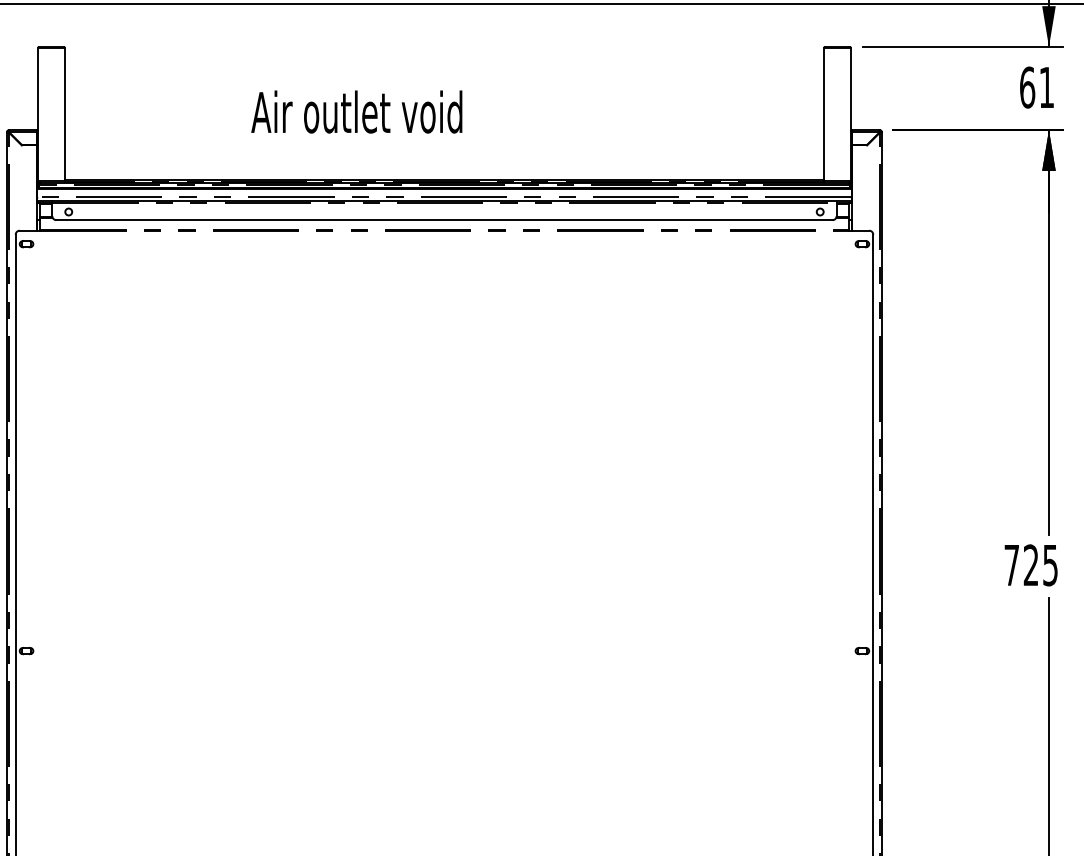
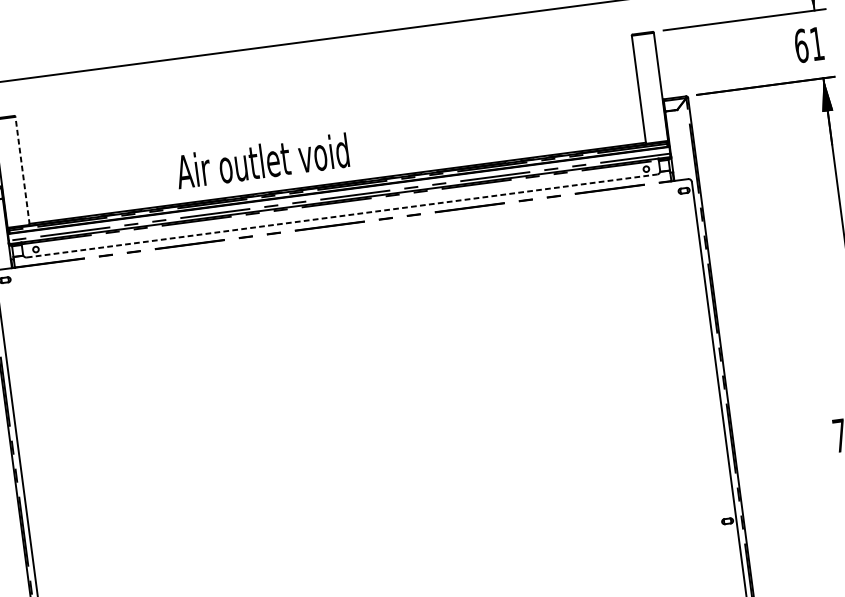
text: (356, 111) -> (262, 160), moved
line: (65, 114) -> (22, 170), solid -> dashed
line: (444, 220) -> (342, 216), solid -> dashed

